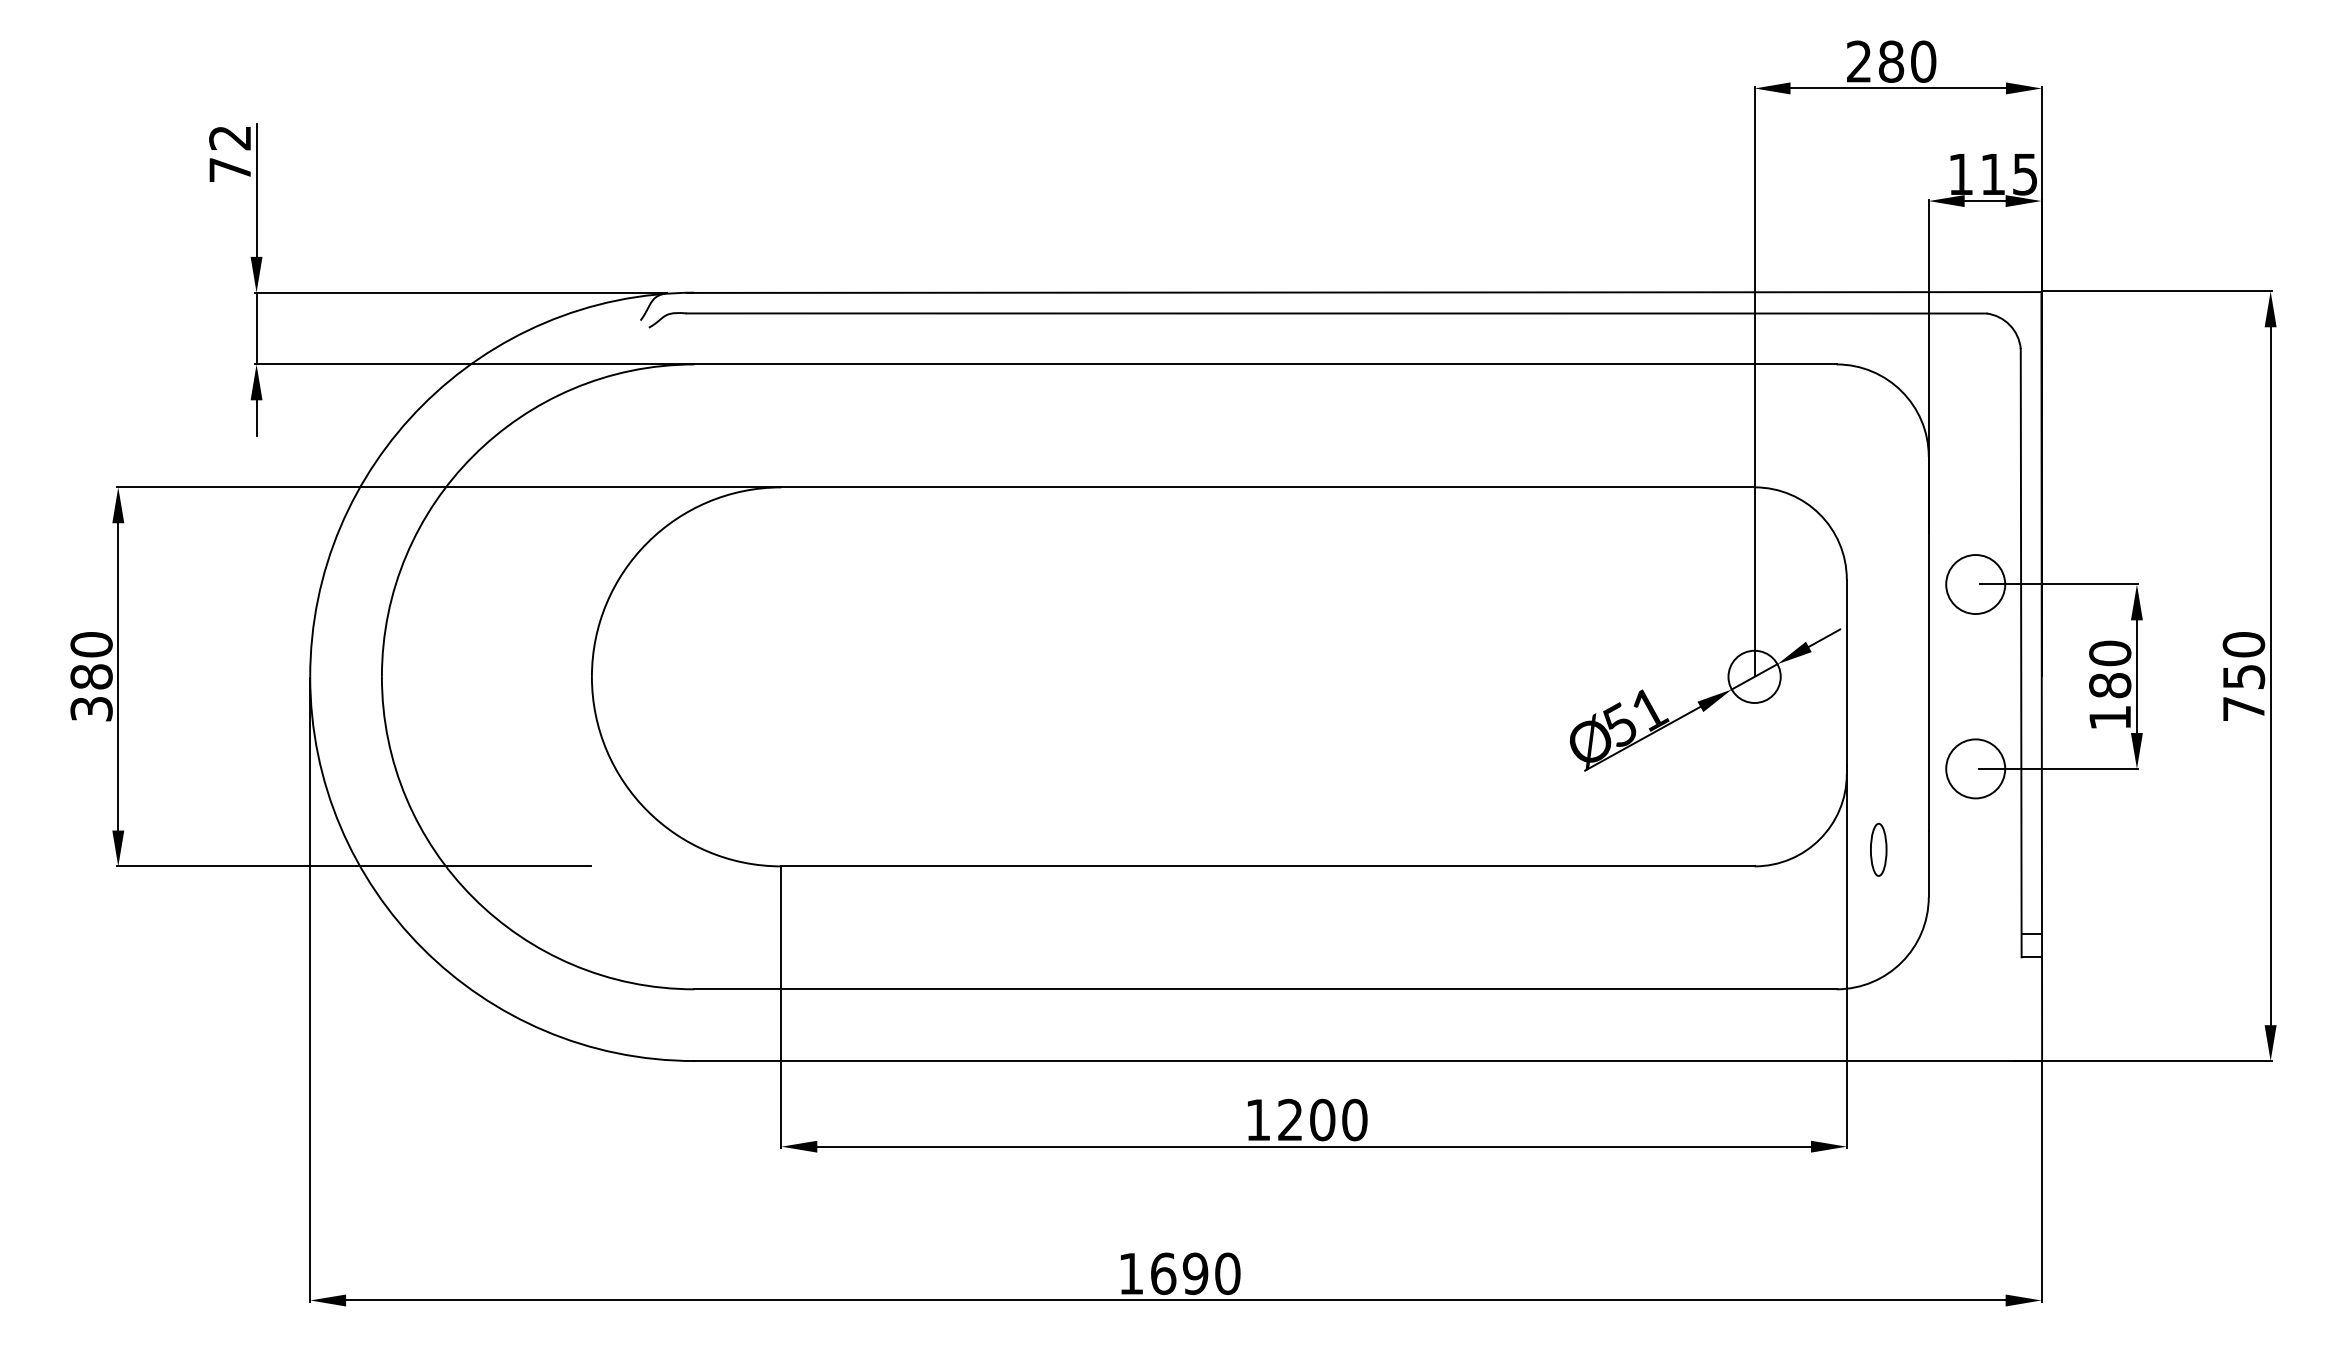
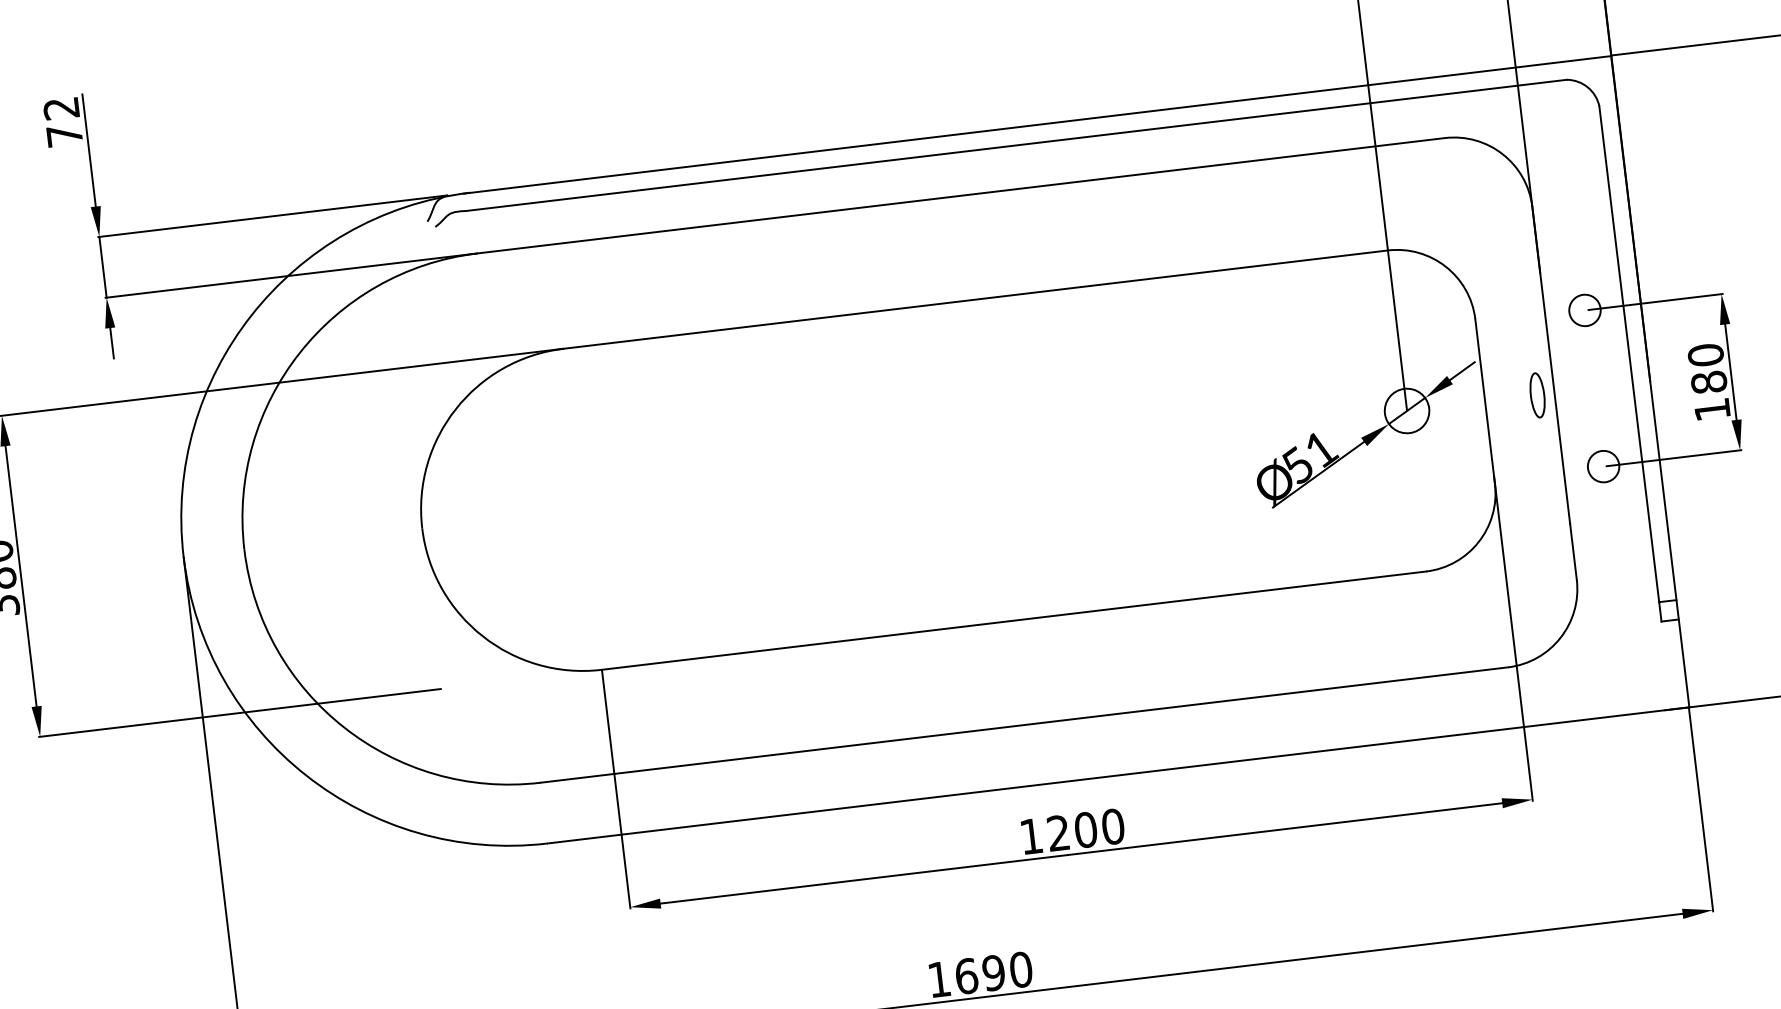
circle: (1975, 584) -> (1584, 310), size x0.62
circle: (1975, 768) -> (1603, 466), size x0.62
part: (1878, 849) -> (1537, 395), moved

